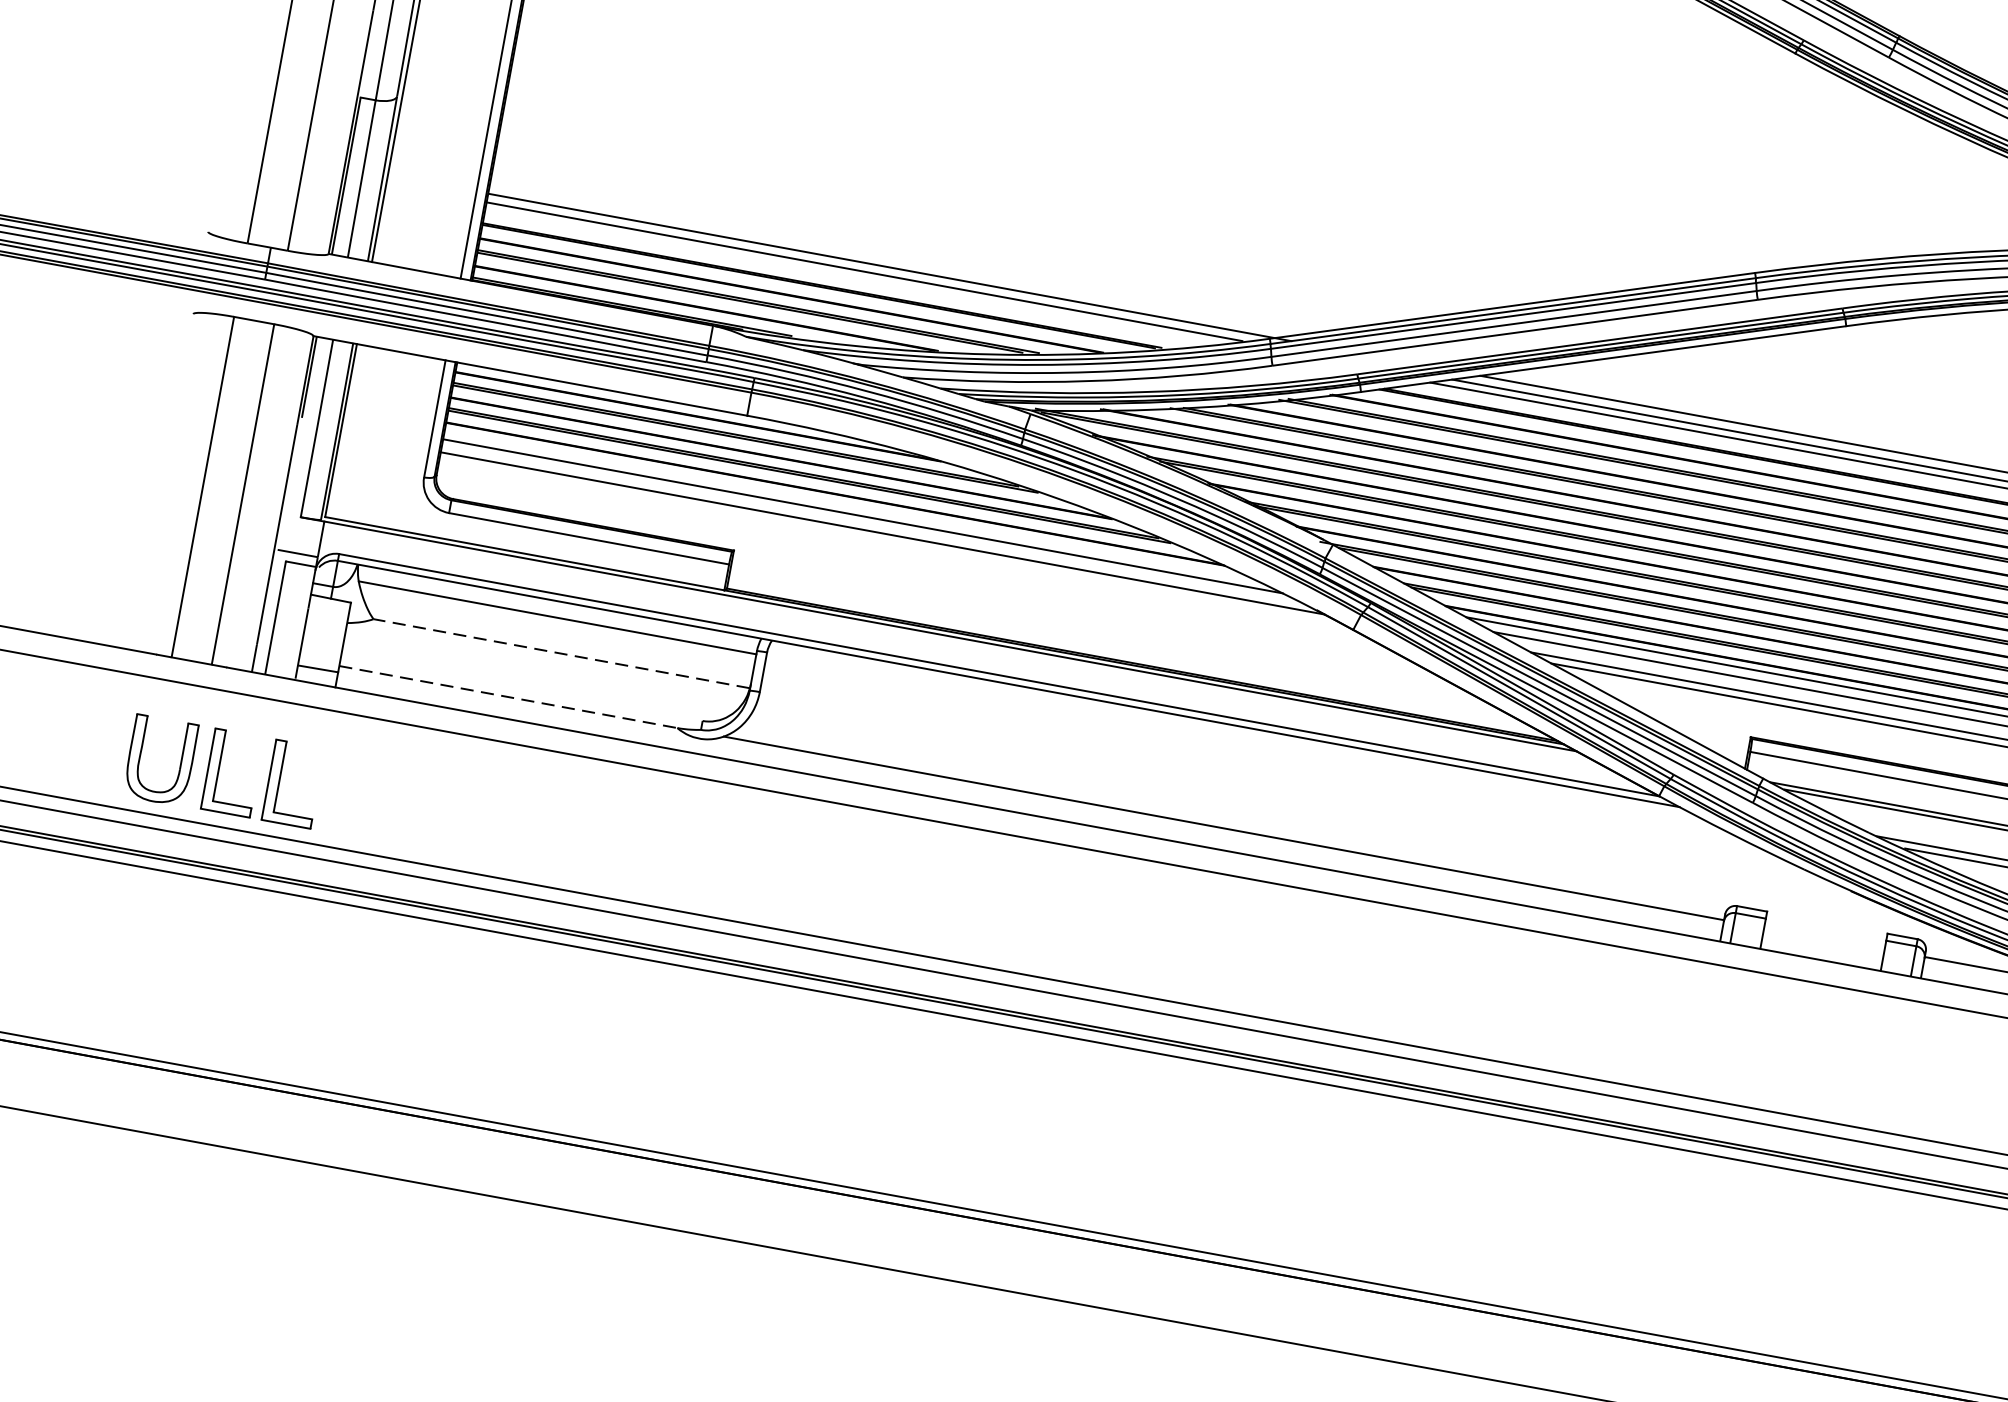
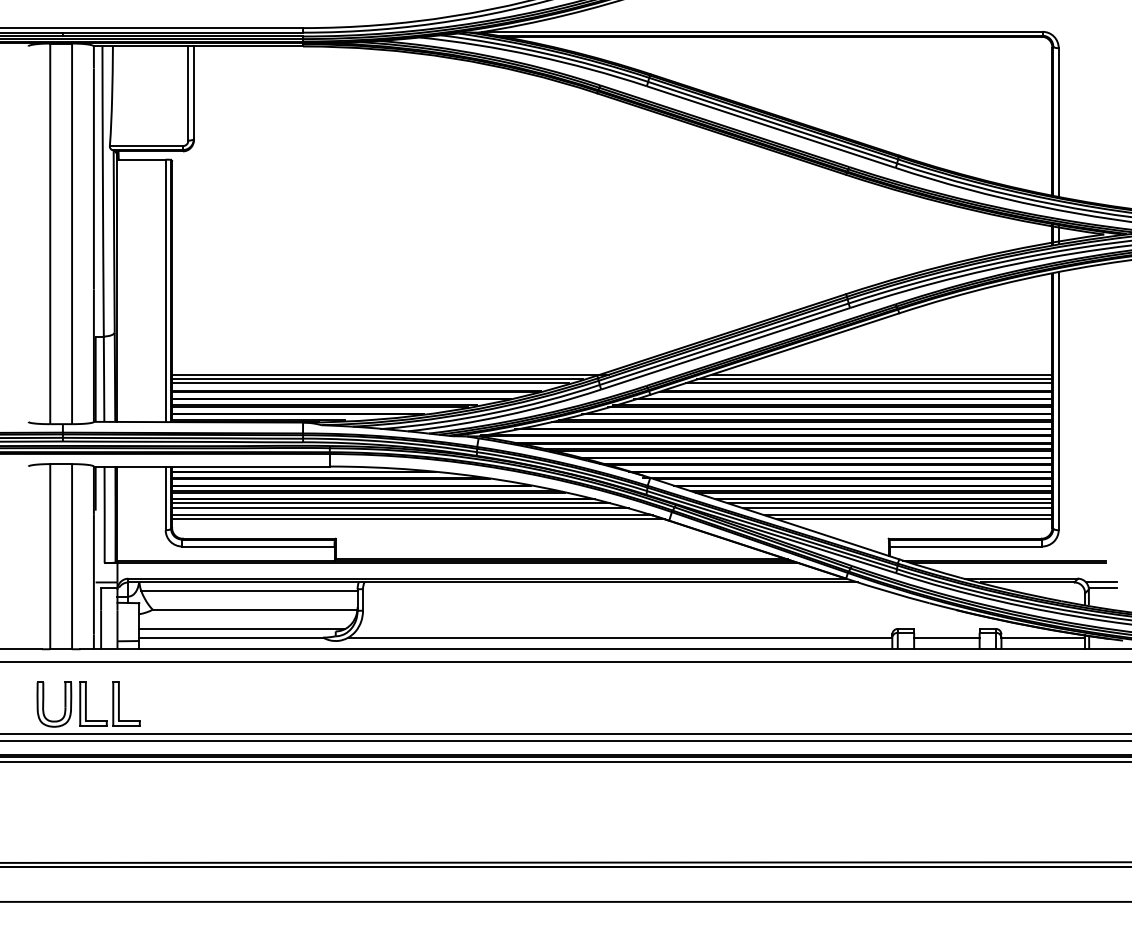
line: (850, 276) -> (370, 383), added
line: (848, 504) -> (391, 503), added
line: (892, 543) -> (418, 519), added
line: (560, 653) -> (254, 609), dashed -> solid
line: (532, 684) -> (242, 628), added
line: (508, 696) -> (231, 637), dashed -> solid
line: (1823, 938) -> (946, 637), added

